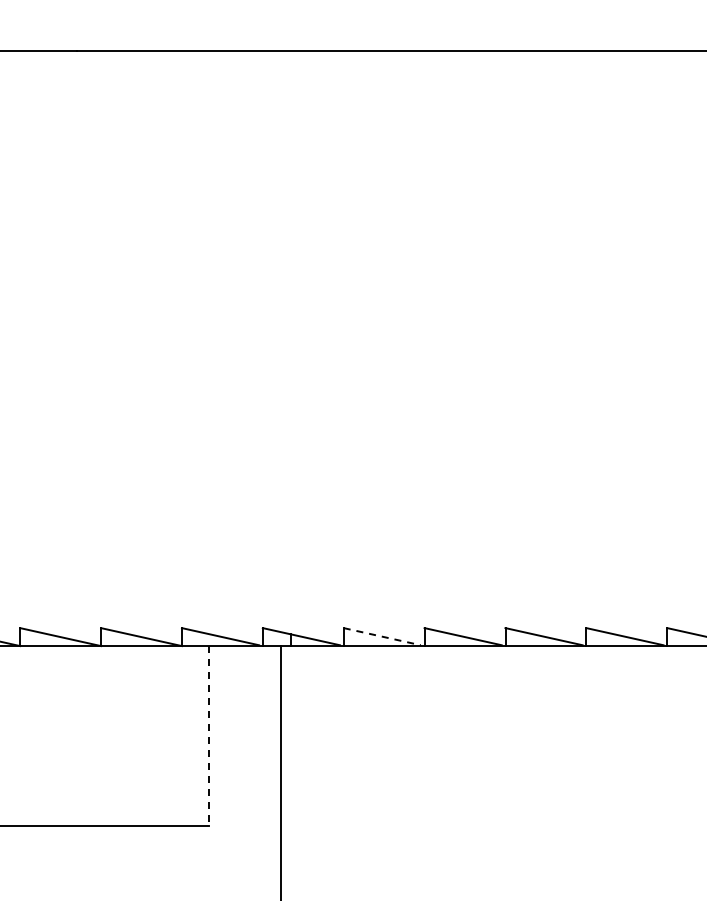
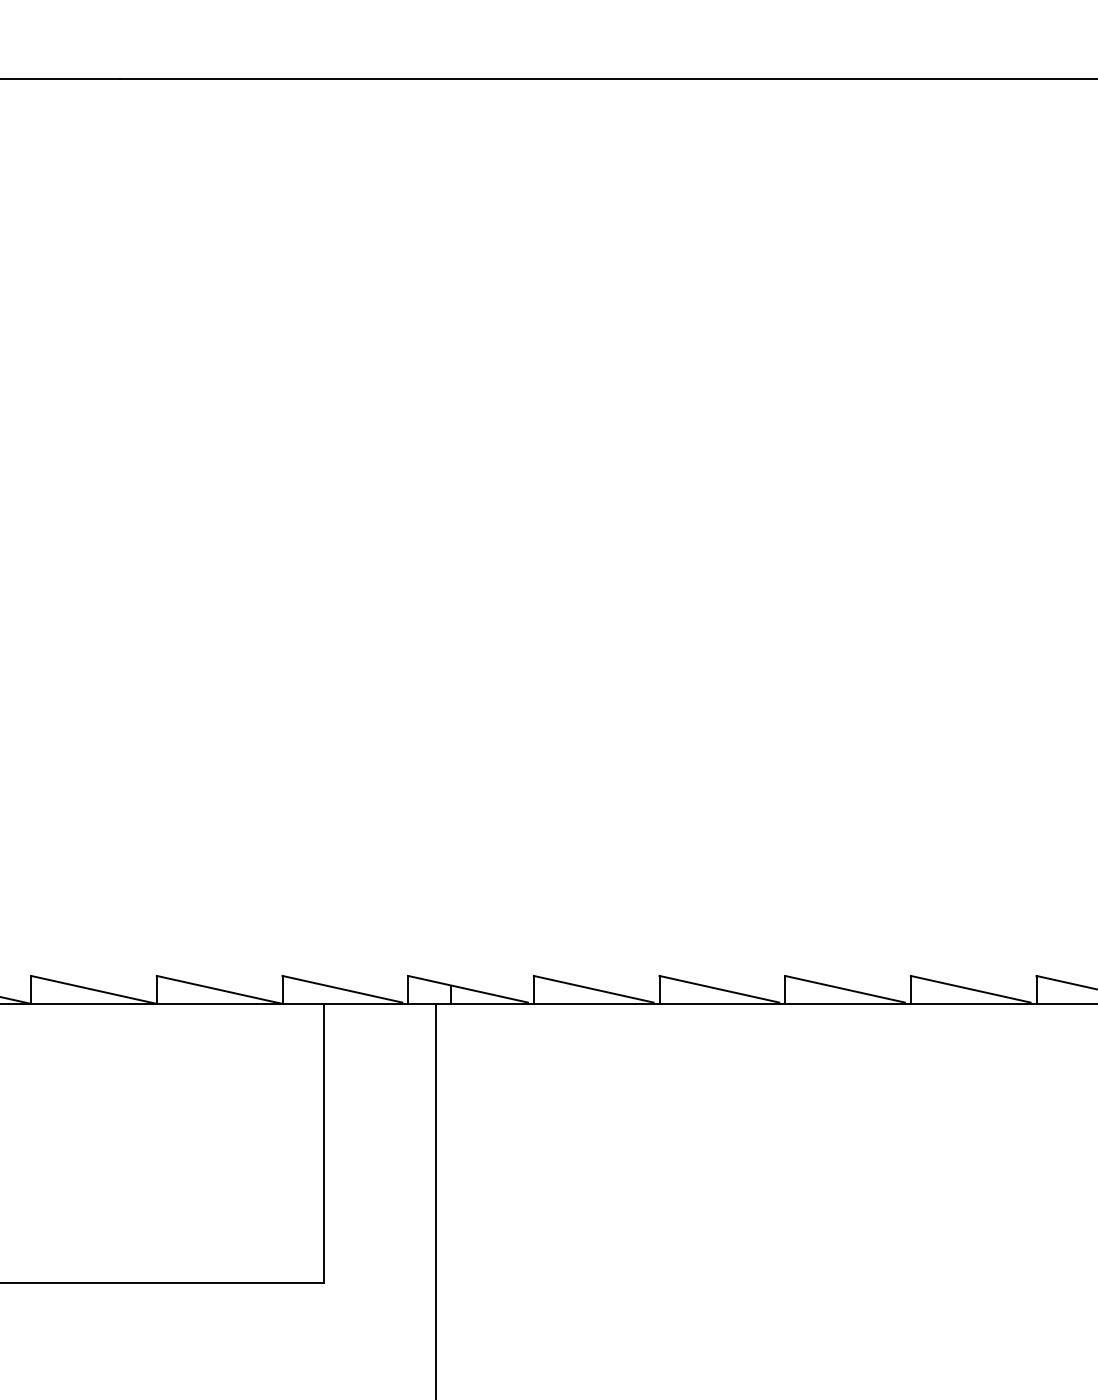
line: (382, 636) -> (594, 988), dashed -> solid
line: (208, 735) -> (323, 1142), dashed -> solid

